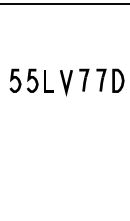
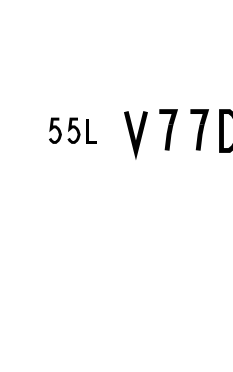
part: (31, 80) -> (72, 130), size x0.6

